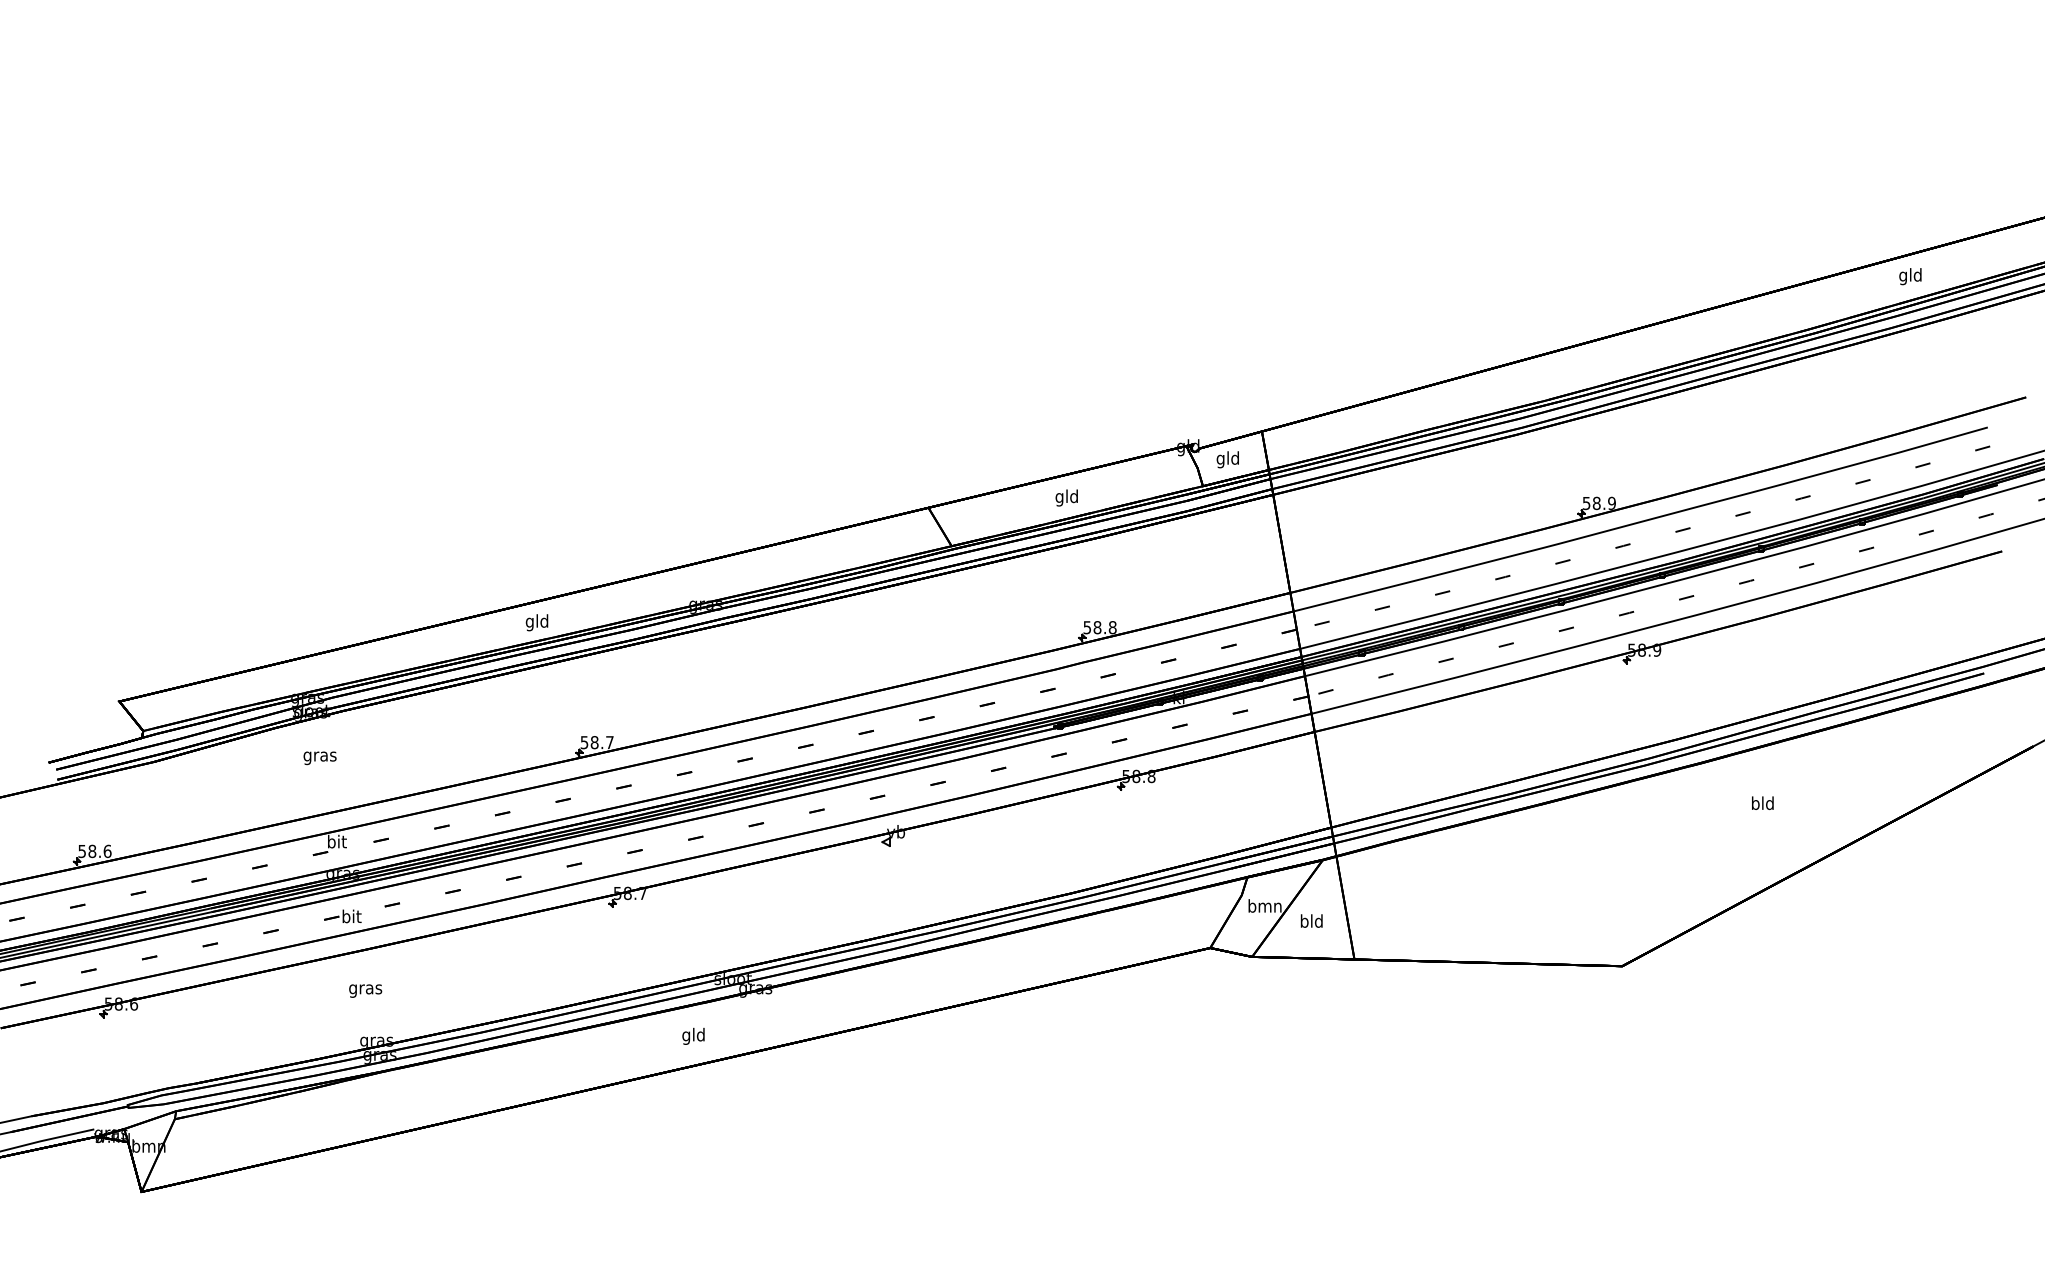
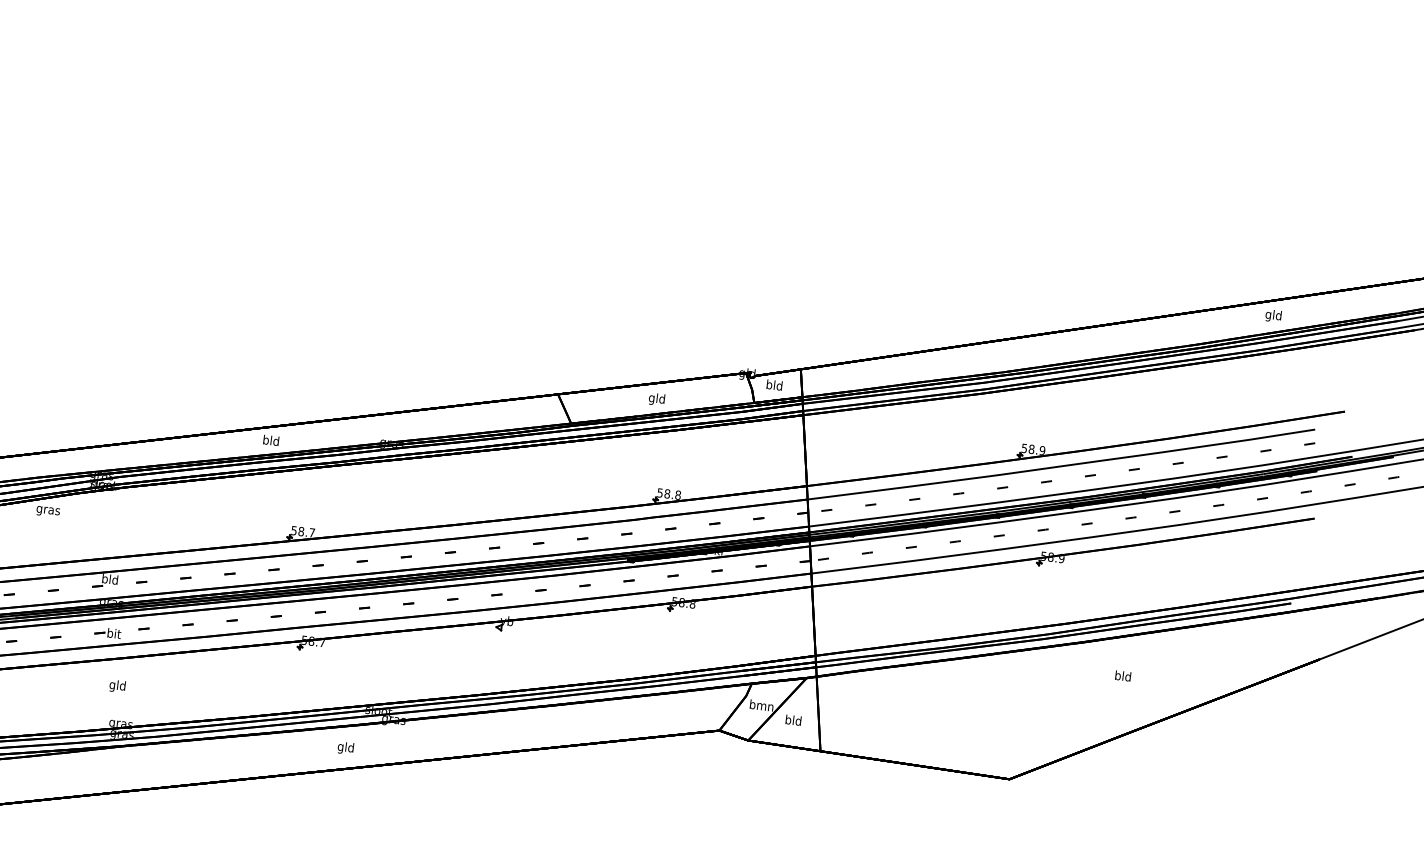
text: (1220, 459) -> (769, 385), gld -> bld
text: (529, 622) -> (265, 440), gld -> bld
text: (319, 758) -> (47, 511), moved
text: (336, 841) -> (109, 579), bit -> bld
text: (365, 988) -> (117, 685), gras -> gld

